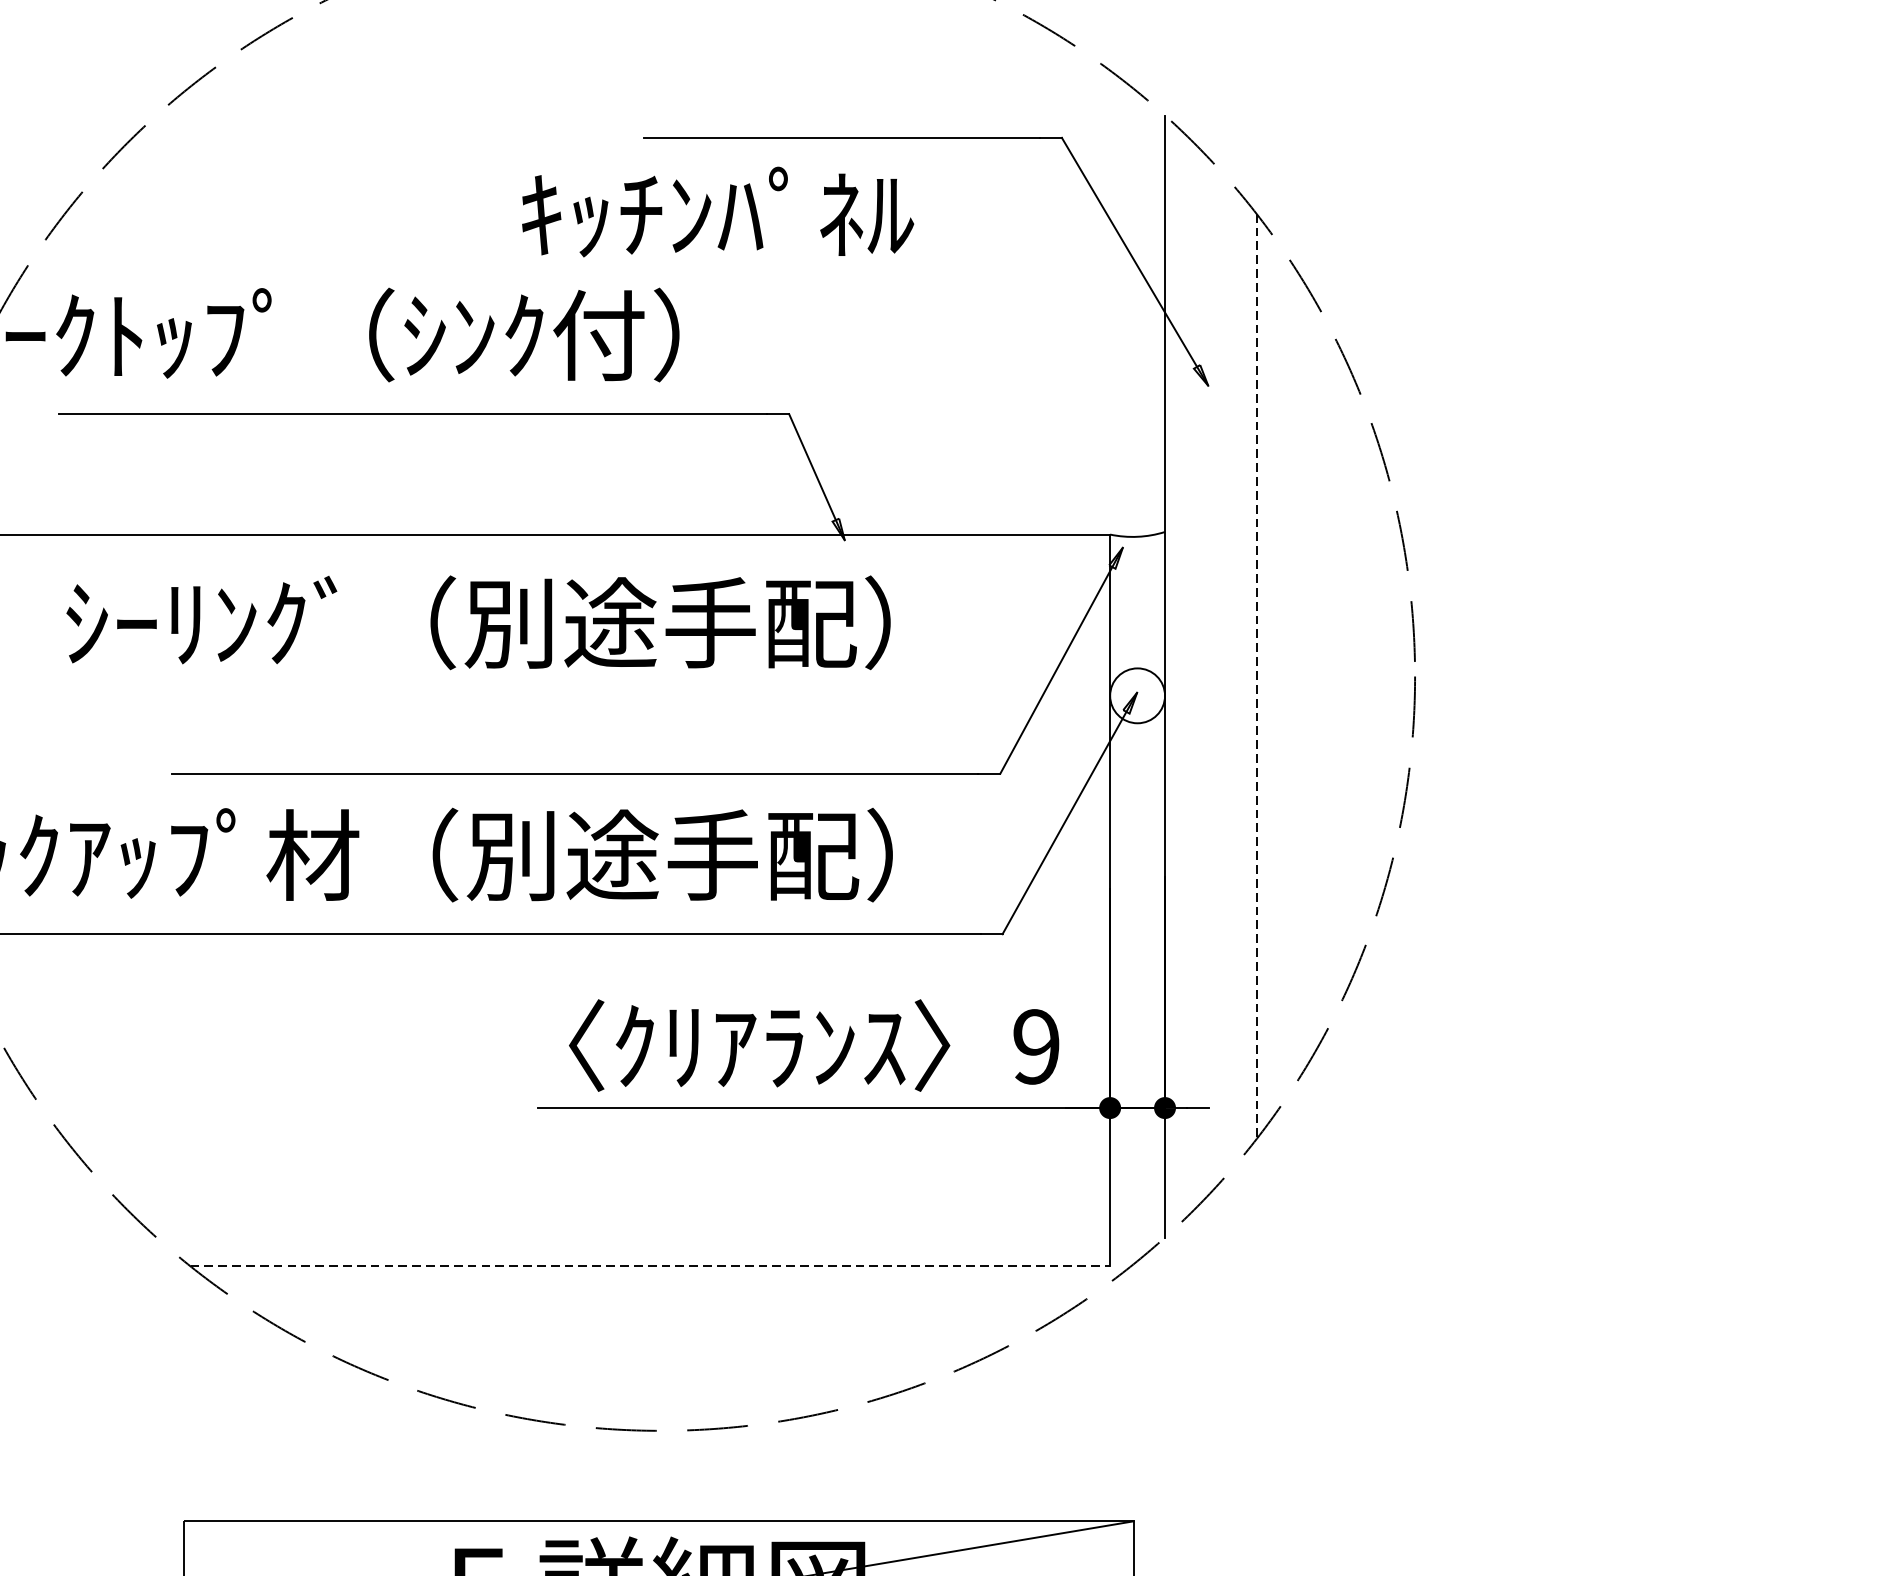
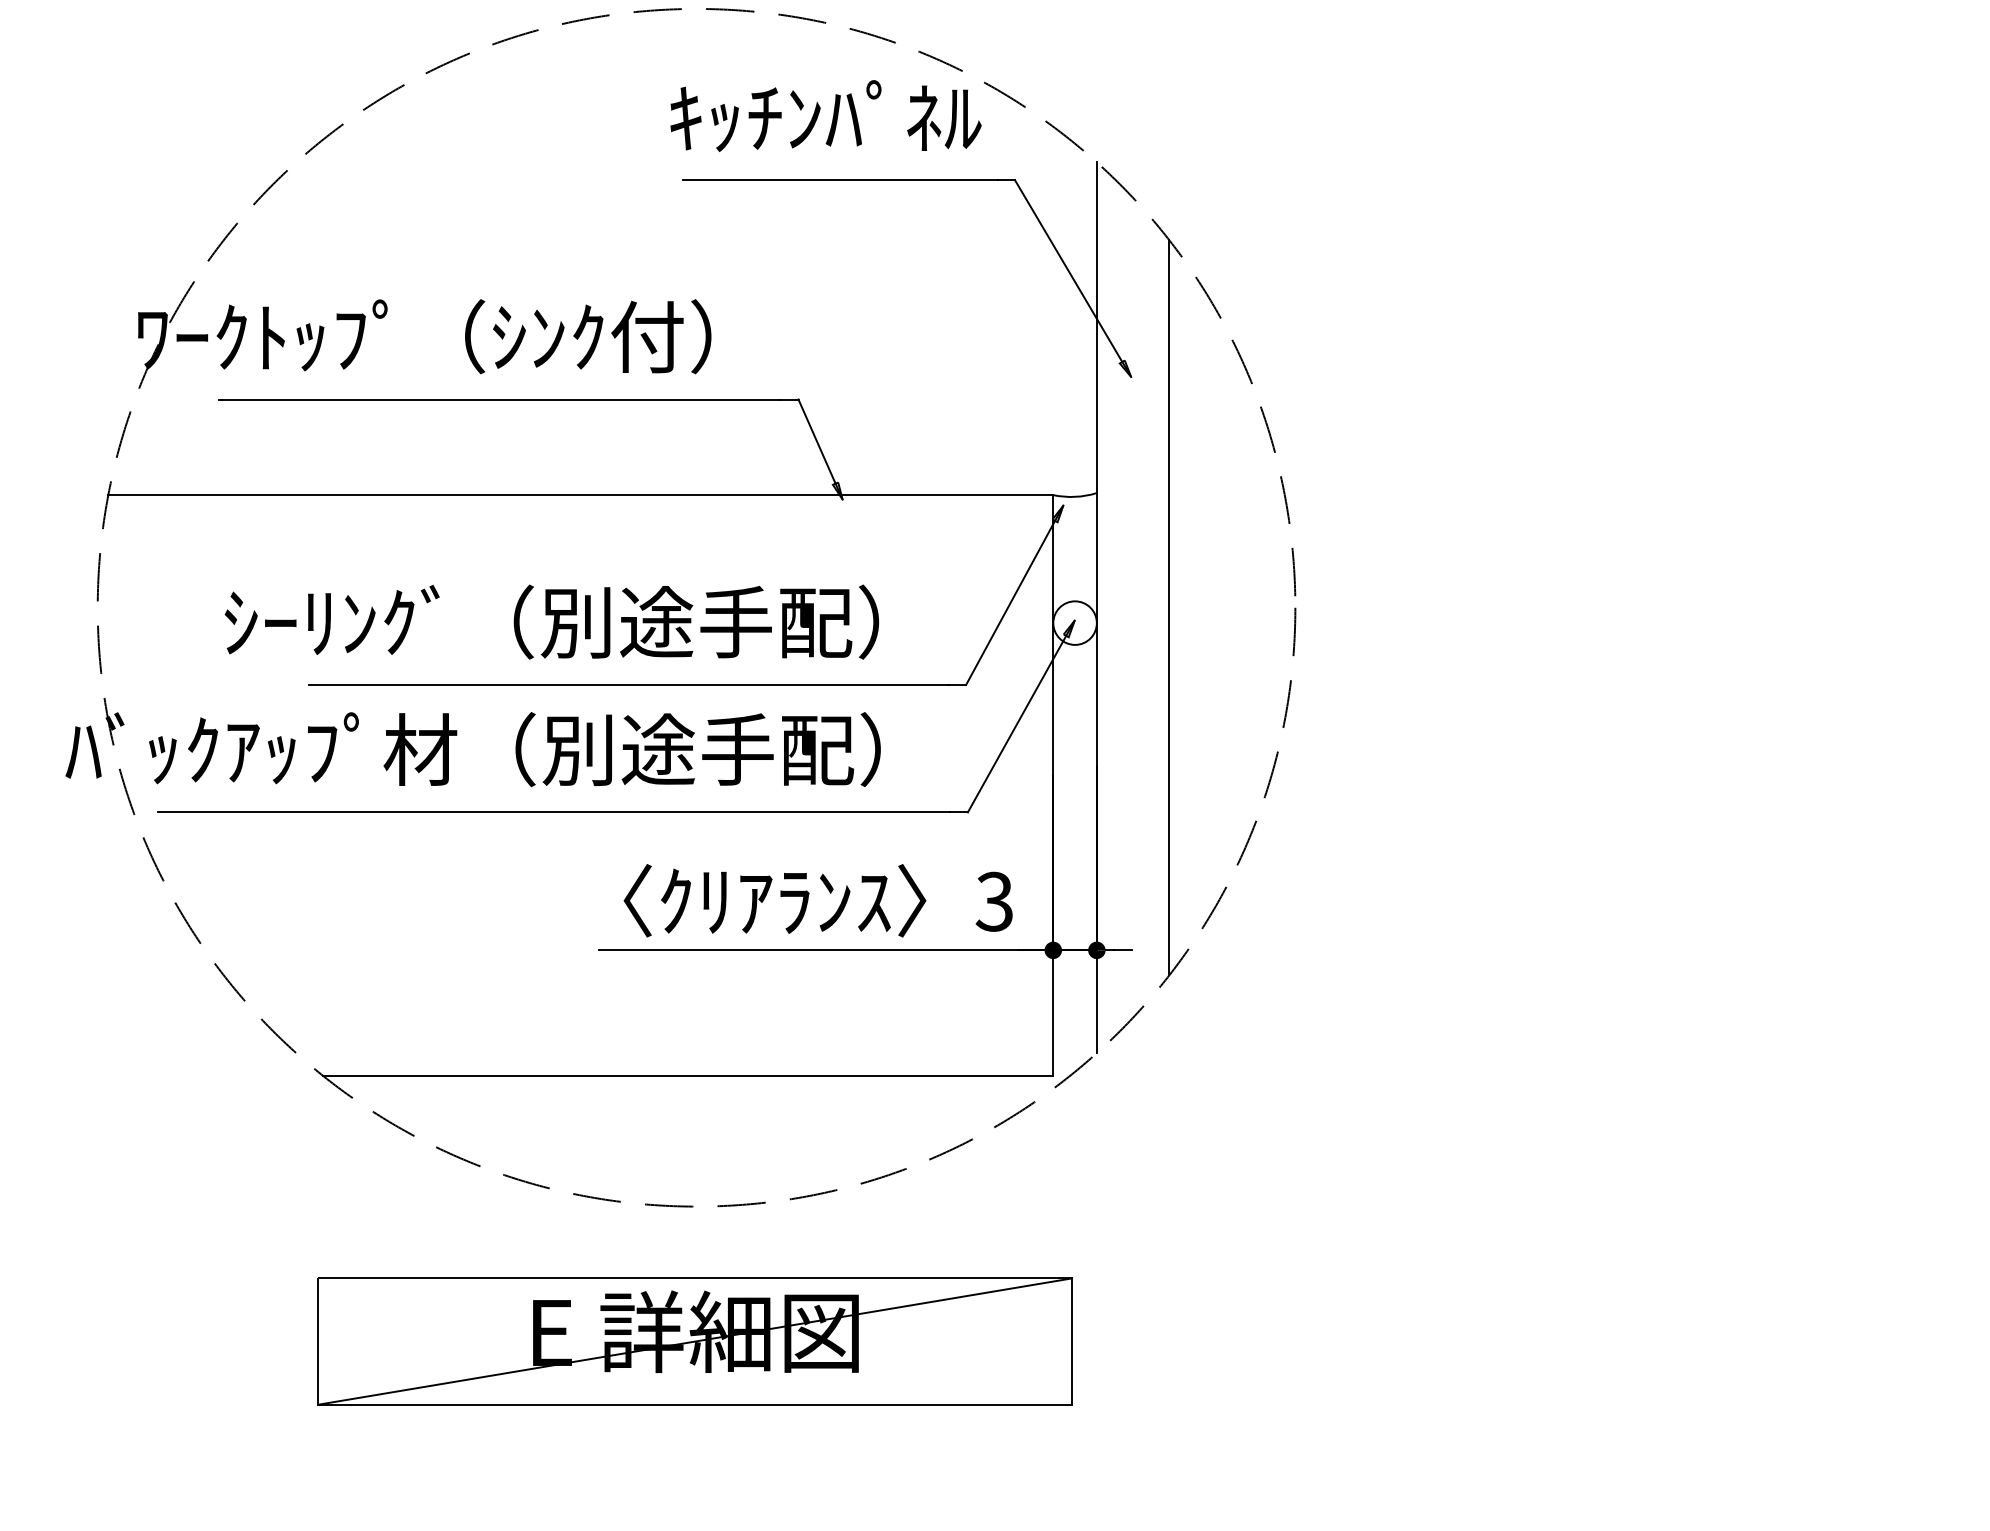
text: (717, 211) -> (825, 115), moved
text: (478, 621) -> (551, 621), moved
line: (1256, 677) -> (1169, 608), dashed -> solid
text: (1034, 1046) -> (993, 901), 9 -> 3
line: (650, 1265) -> (688, 1075), dashed -> solid

